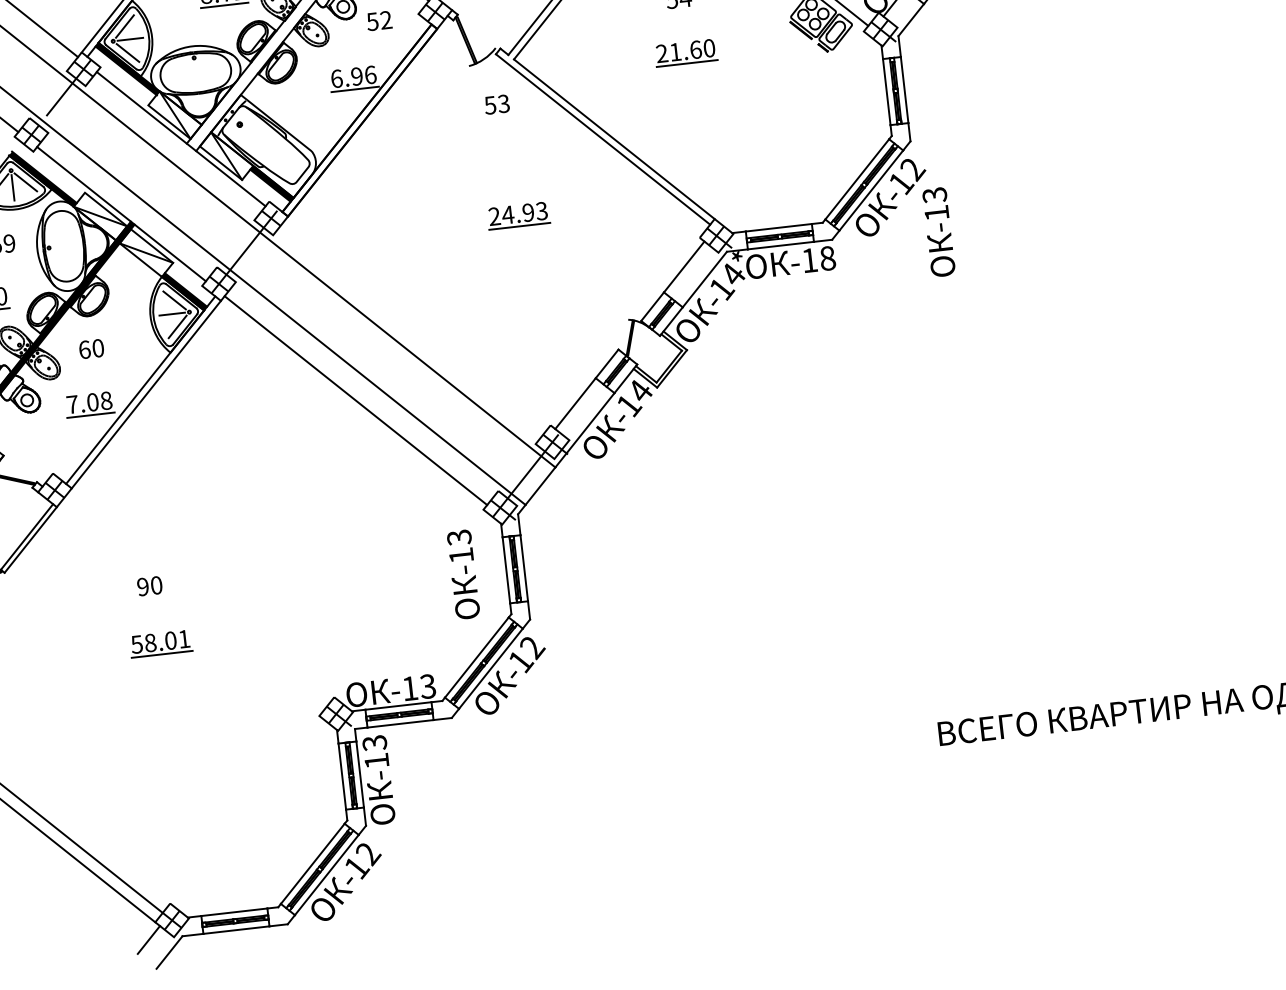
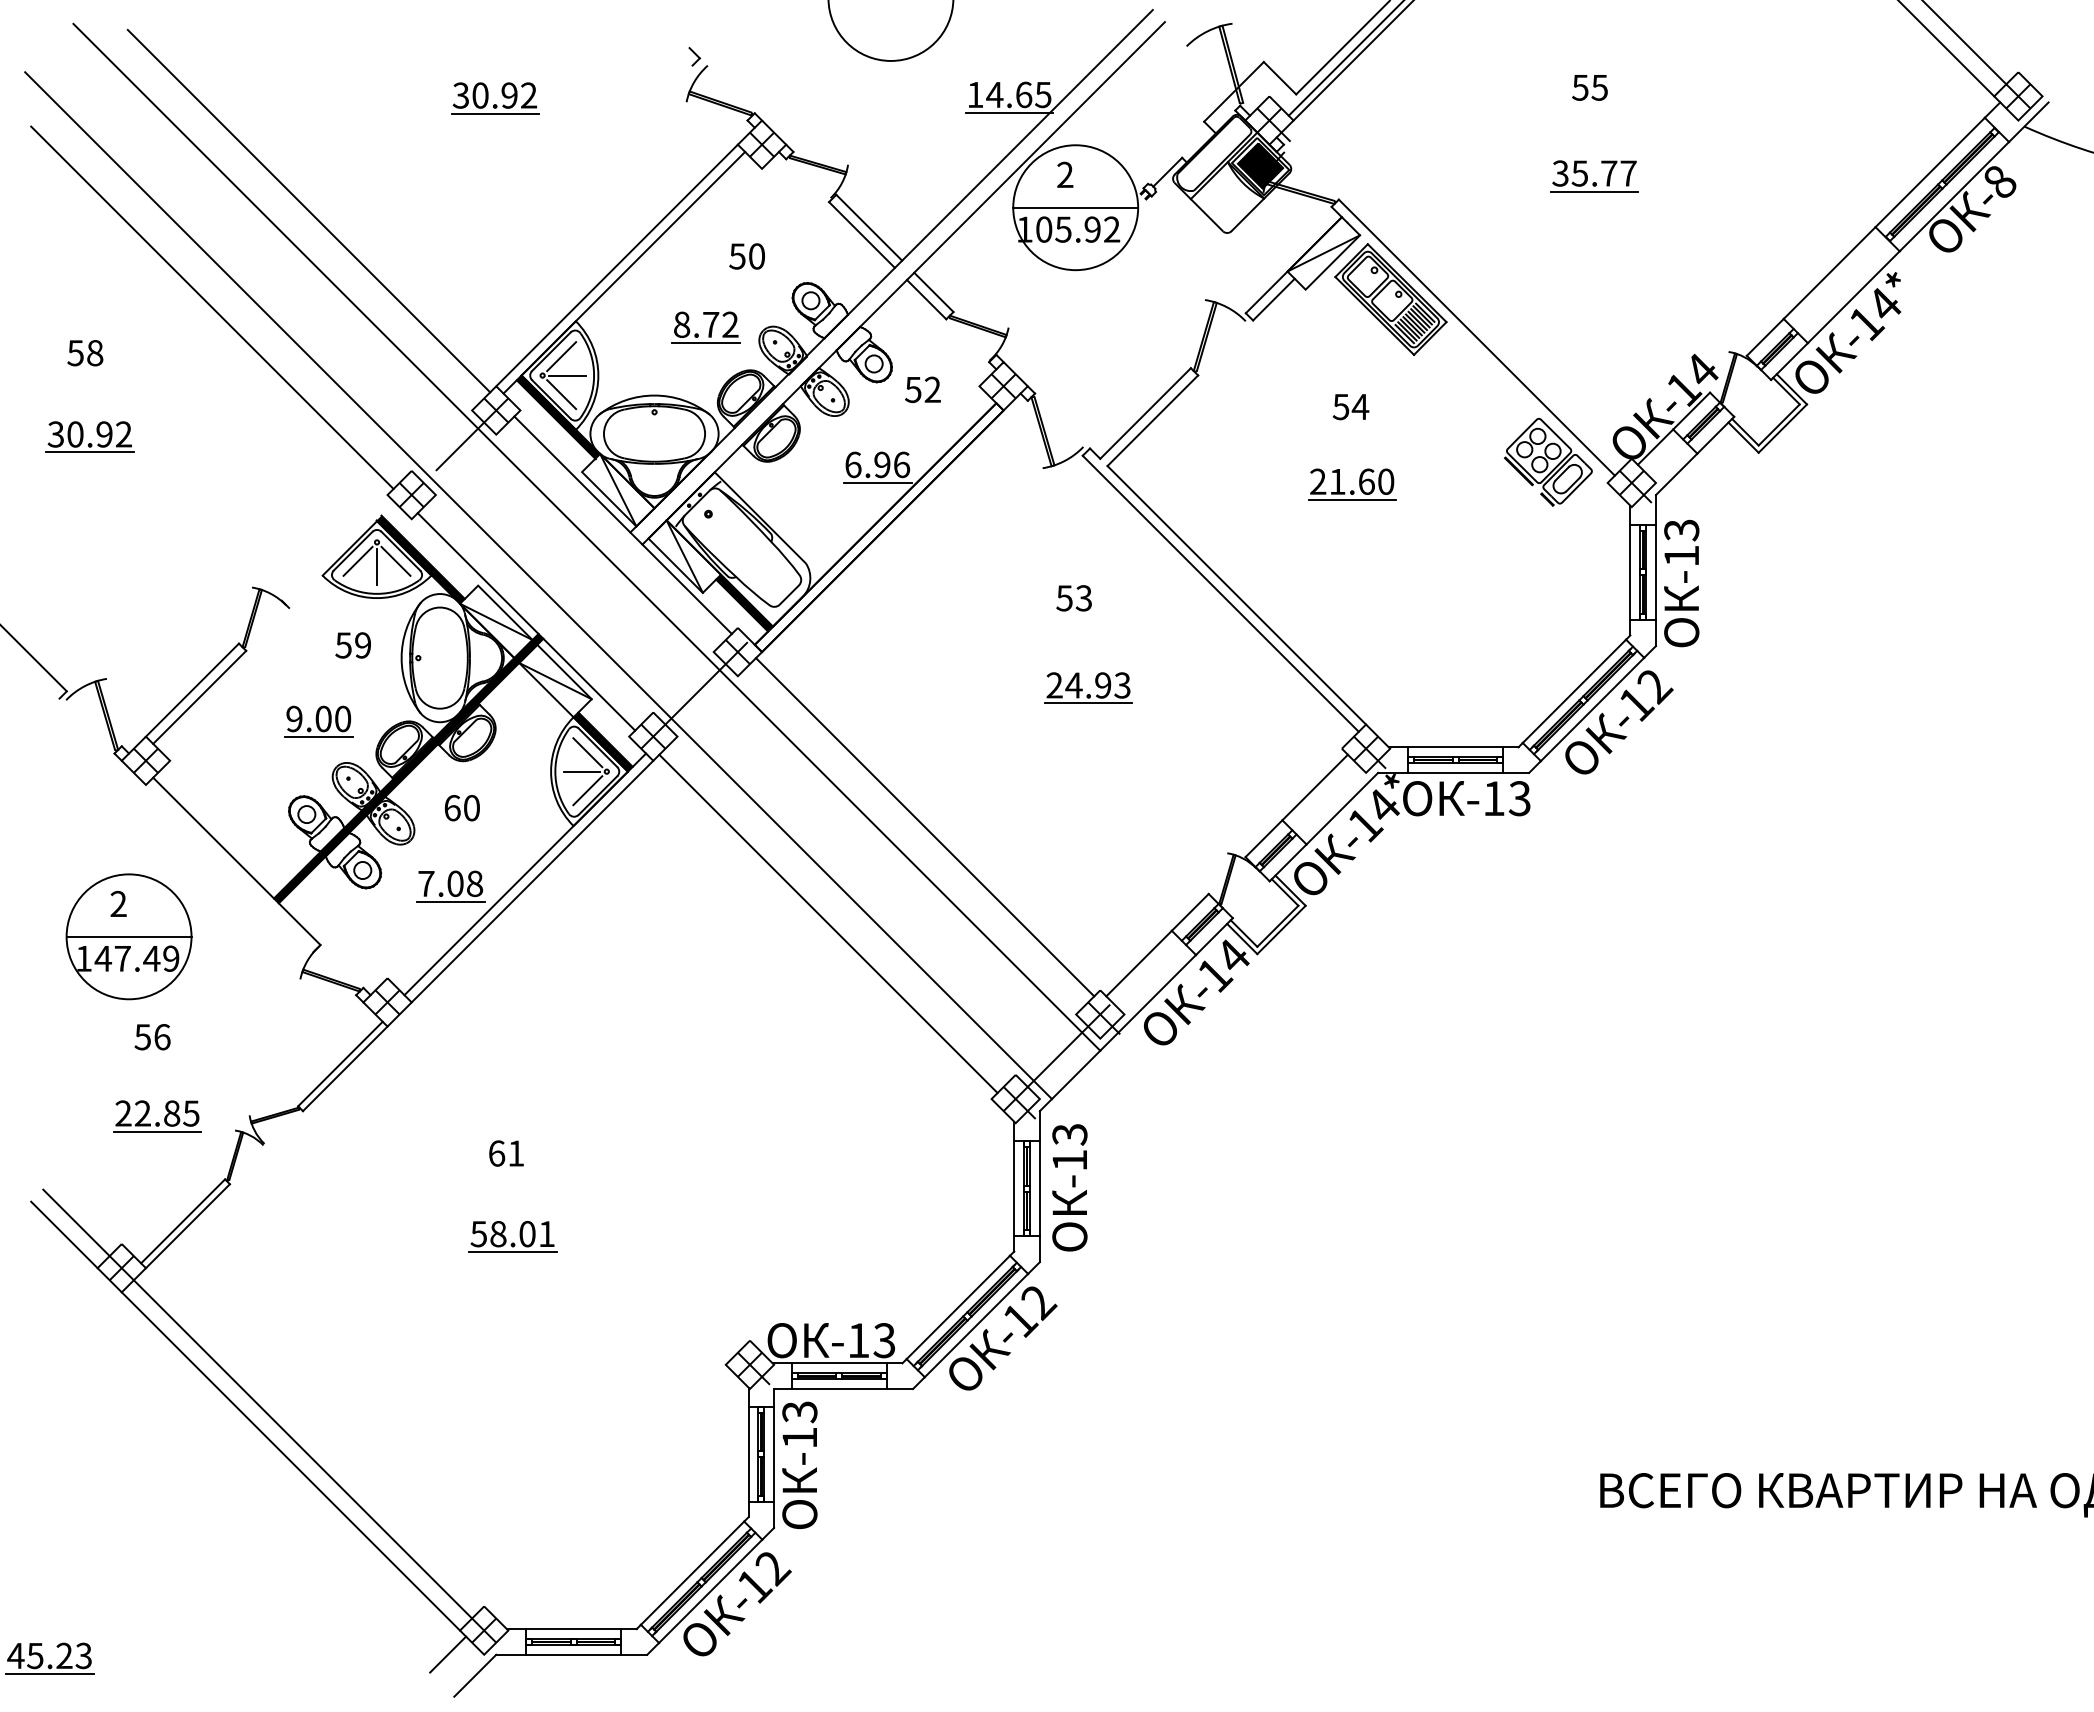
text: (496, 104) -> (1073, 598), moved
text: (938, 232) -> (1681, 583), moved
text: (827, 258) -> (1519, 798), -18 -> -13
line: (415, 325) -> (925, 827), added
text: (463, 574) -> (1069, 1187), moved
text: (149, 586) -> (506, 1153), 90 -> 61

